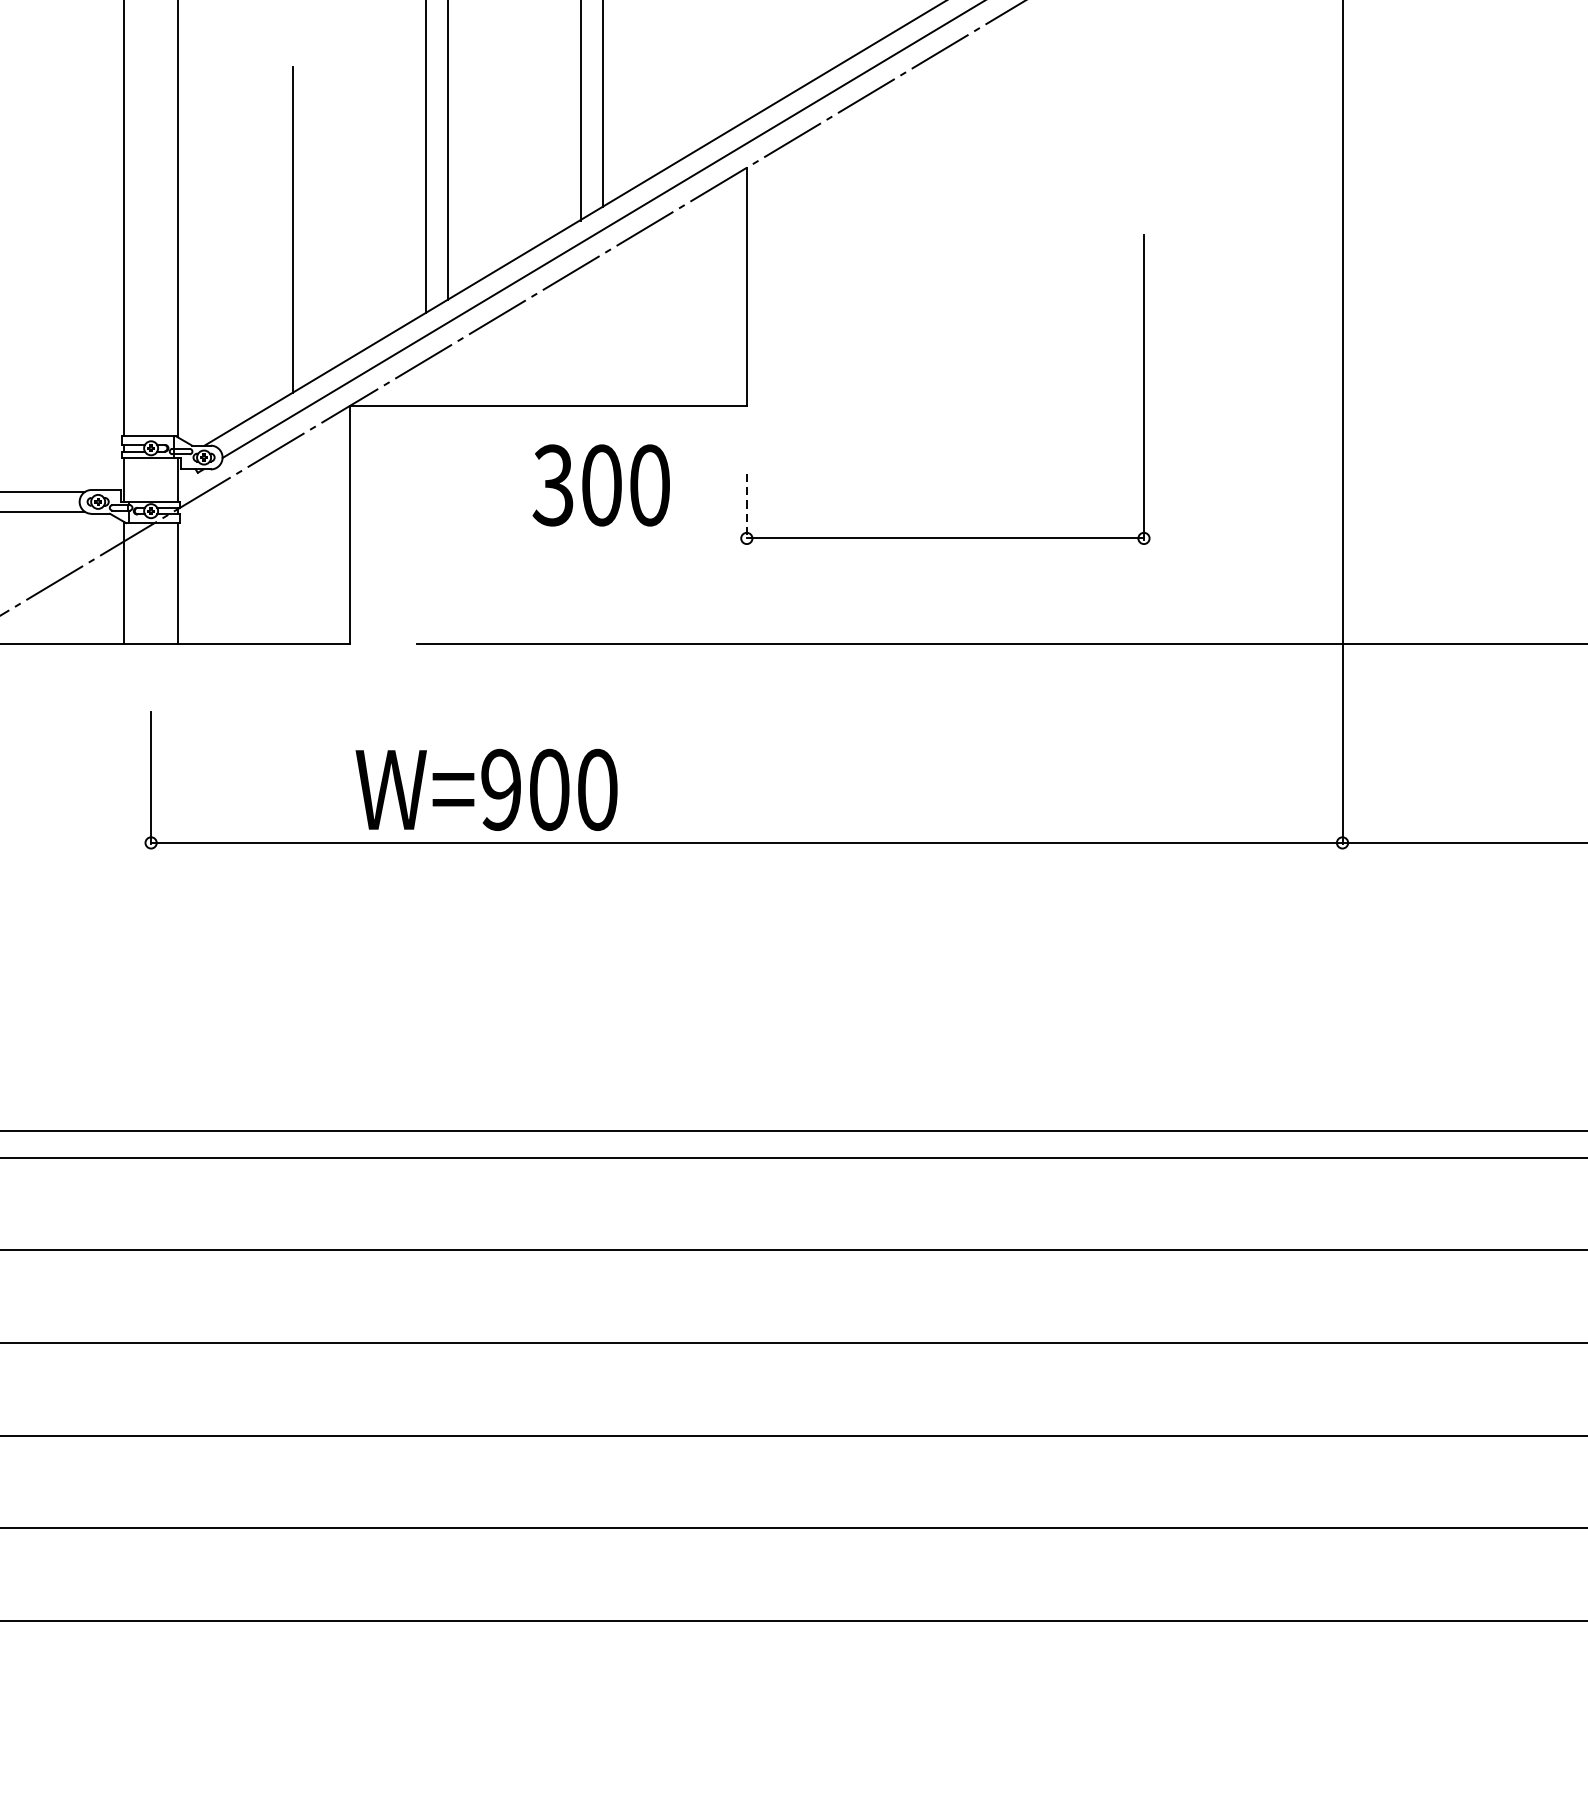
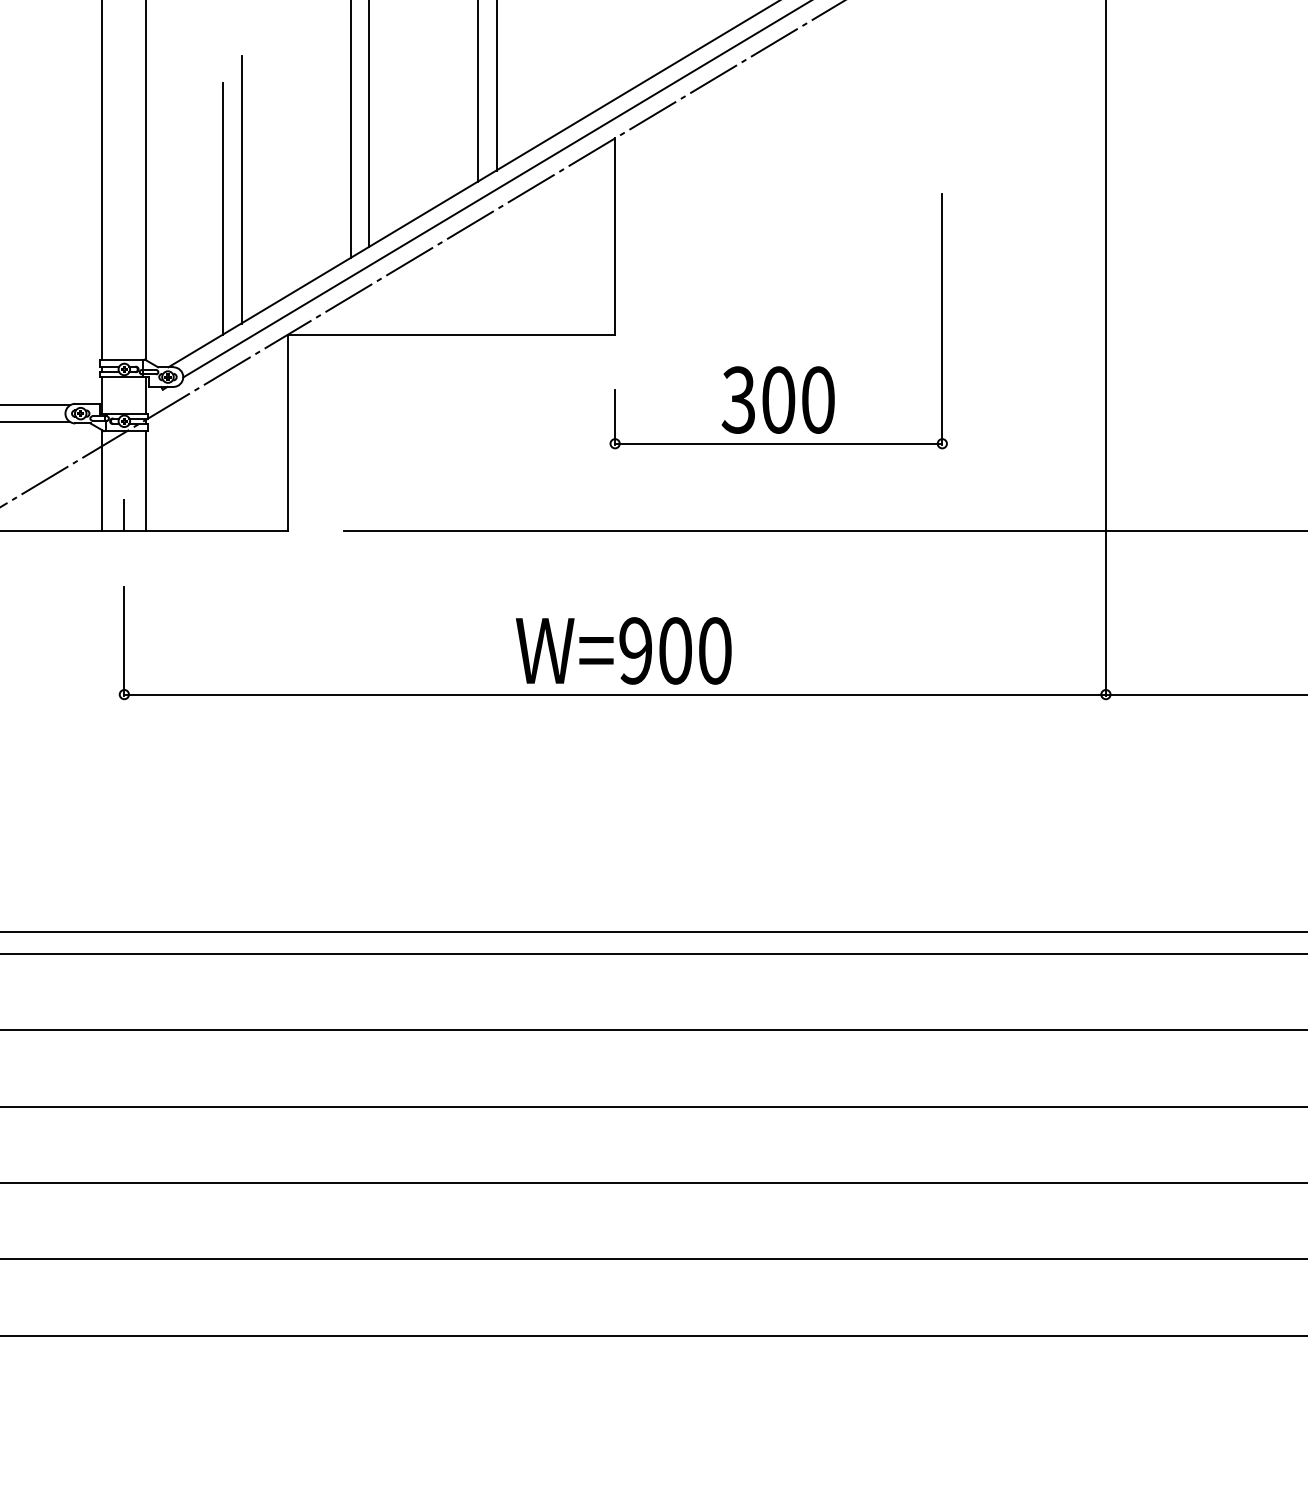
line: (271, 252) -> (223, 208), added
text: (600, 484) -> (777, 399), moved
line: (747, 507) -> (615, 418), dashed -> solid
line: (151, 624) -> (124, 514), added
text: (486, 789) -> (623, 650), moved

